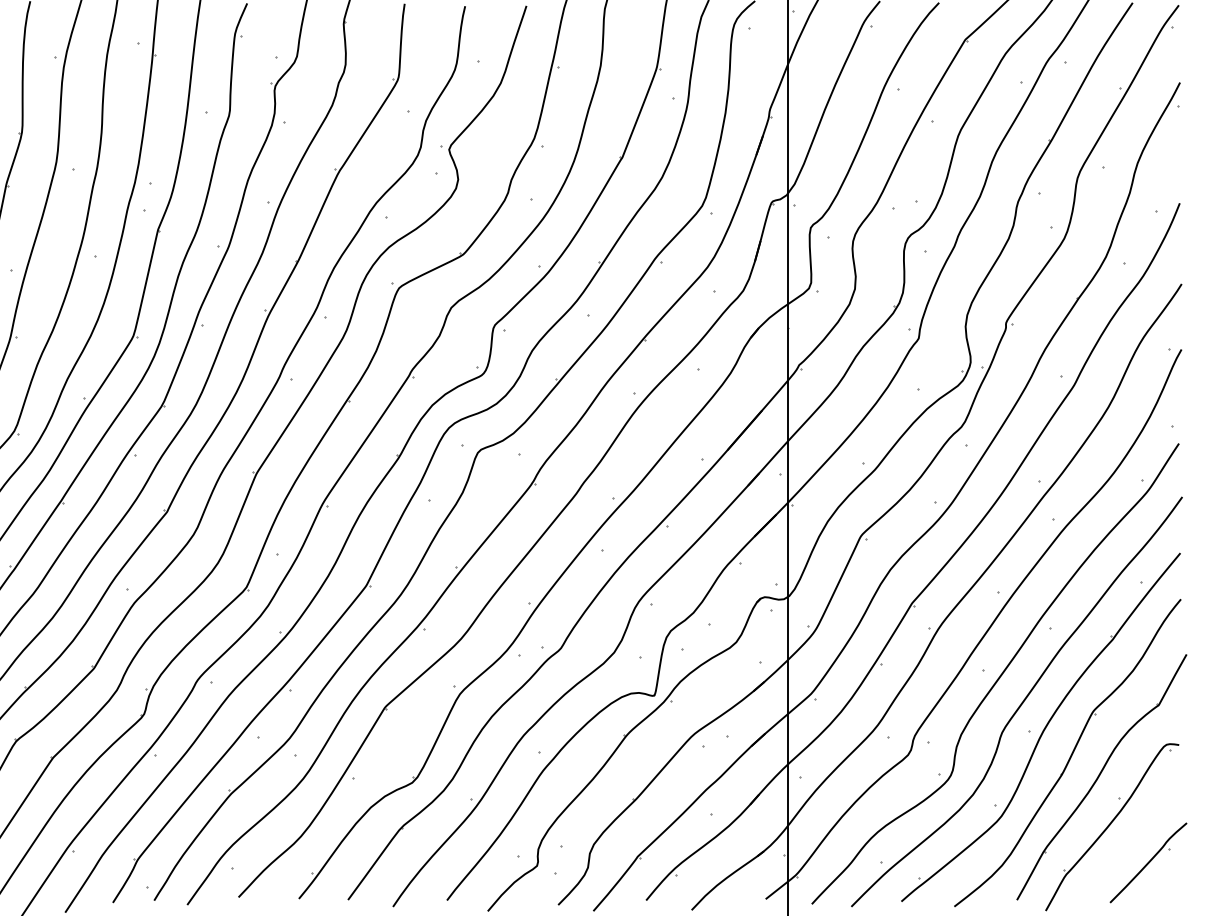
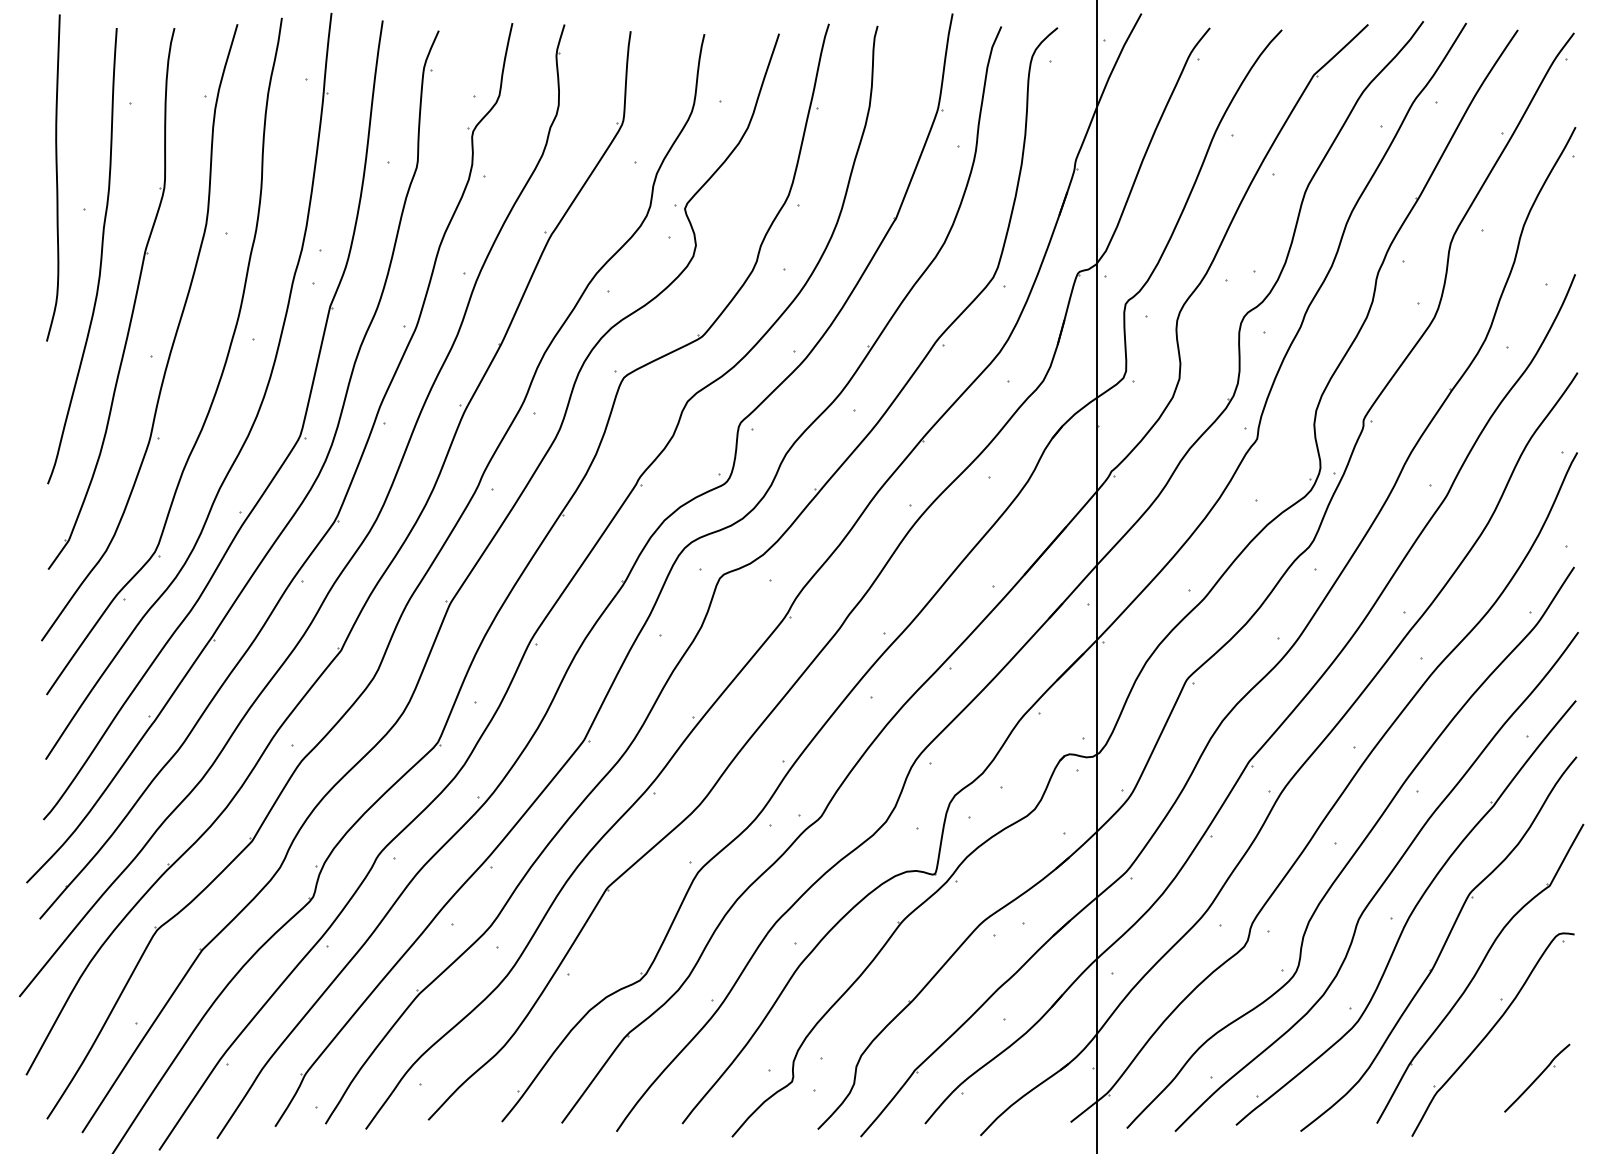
part: (1148, 863) -> (1537, 1078), size x0.7

